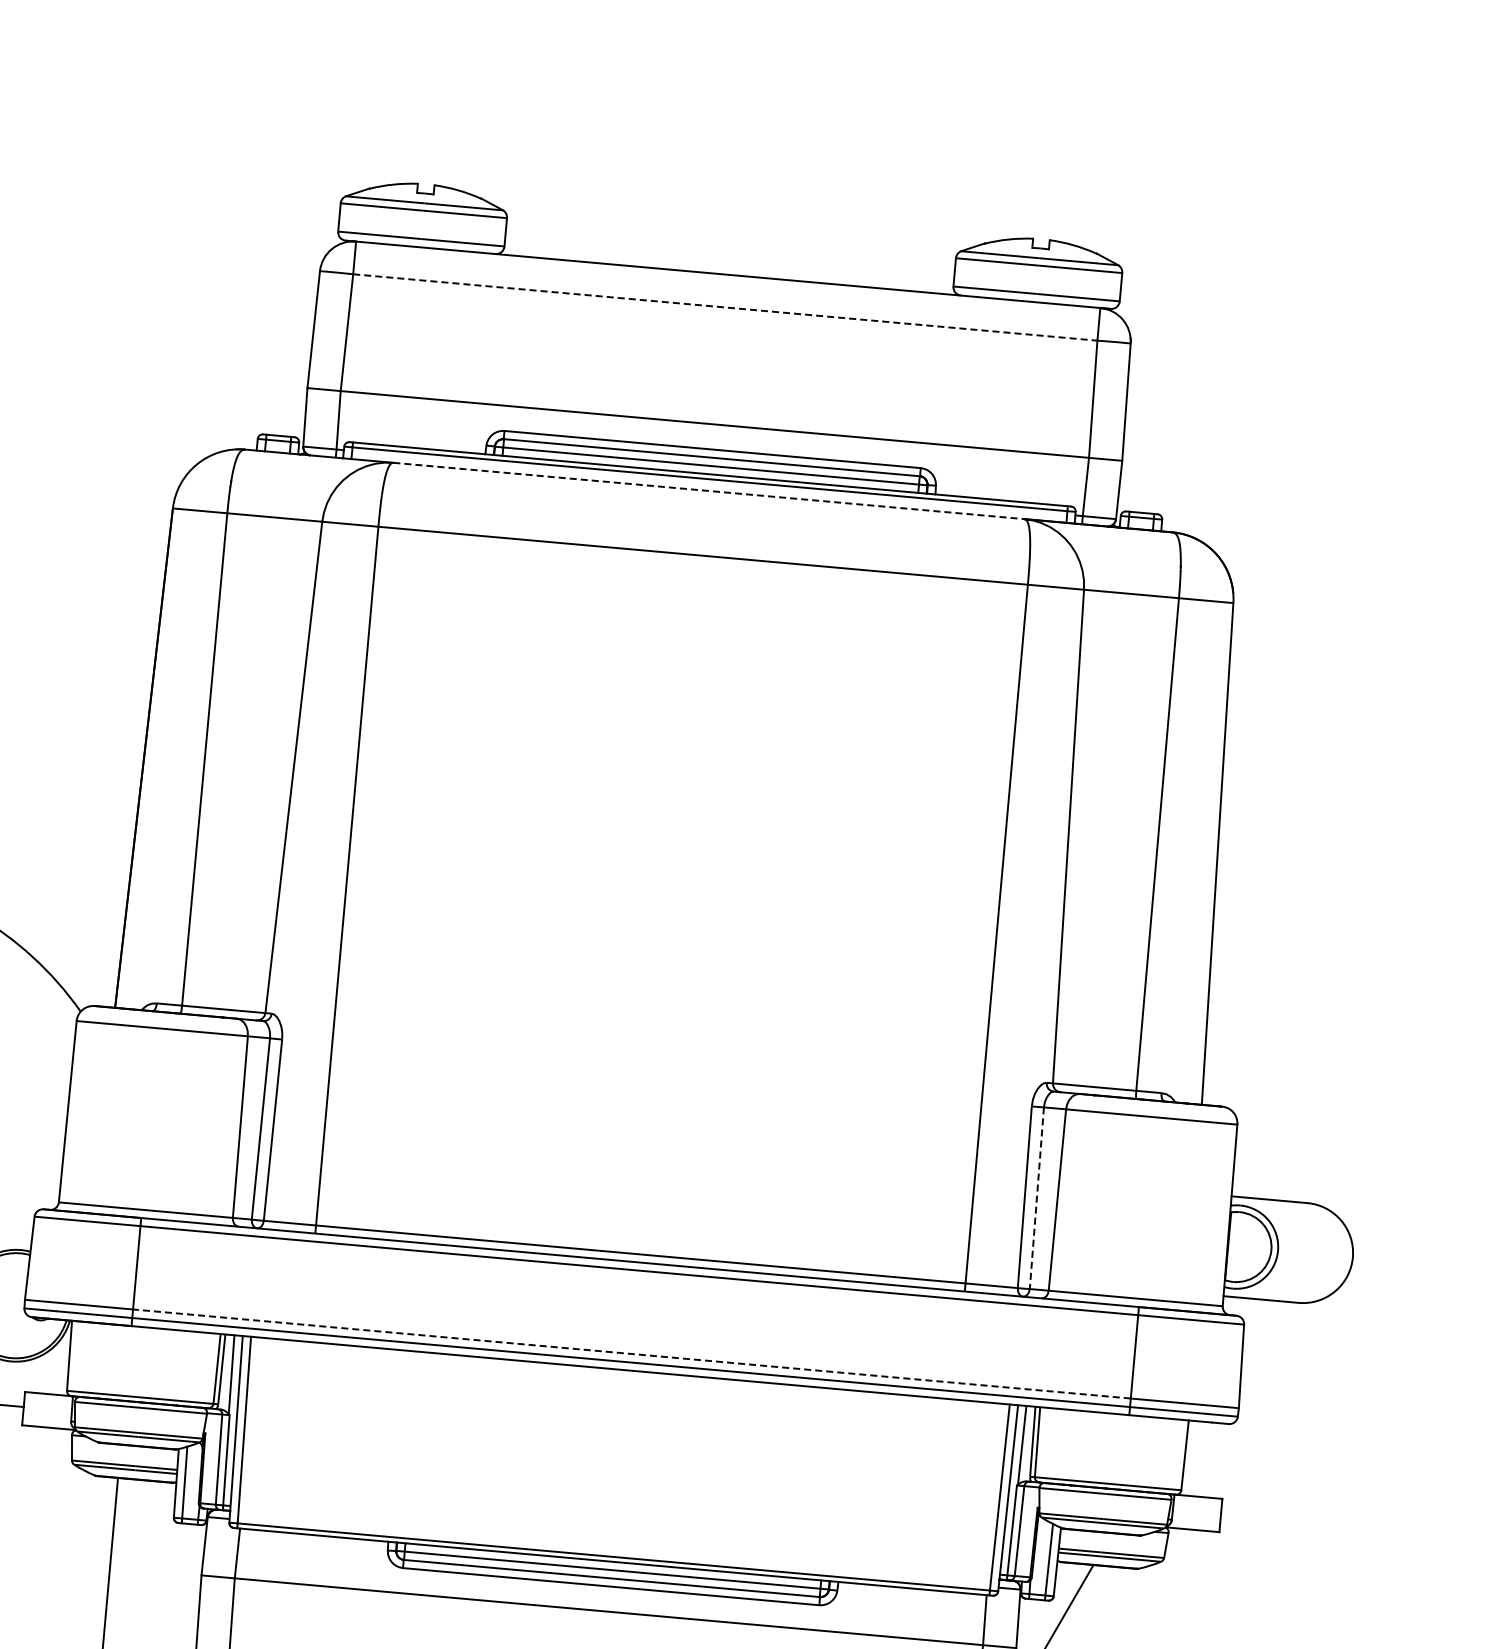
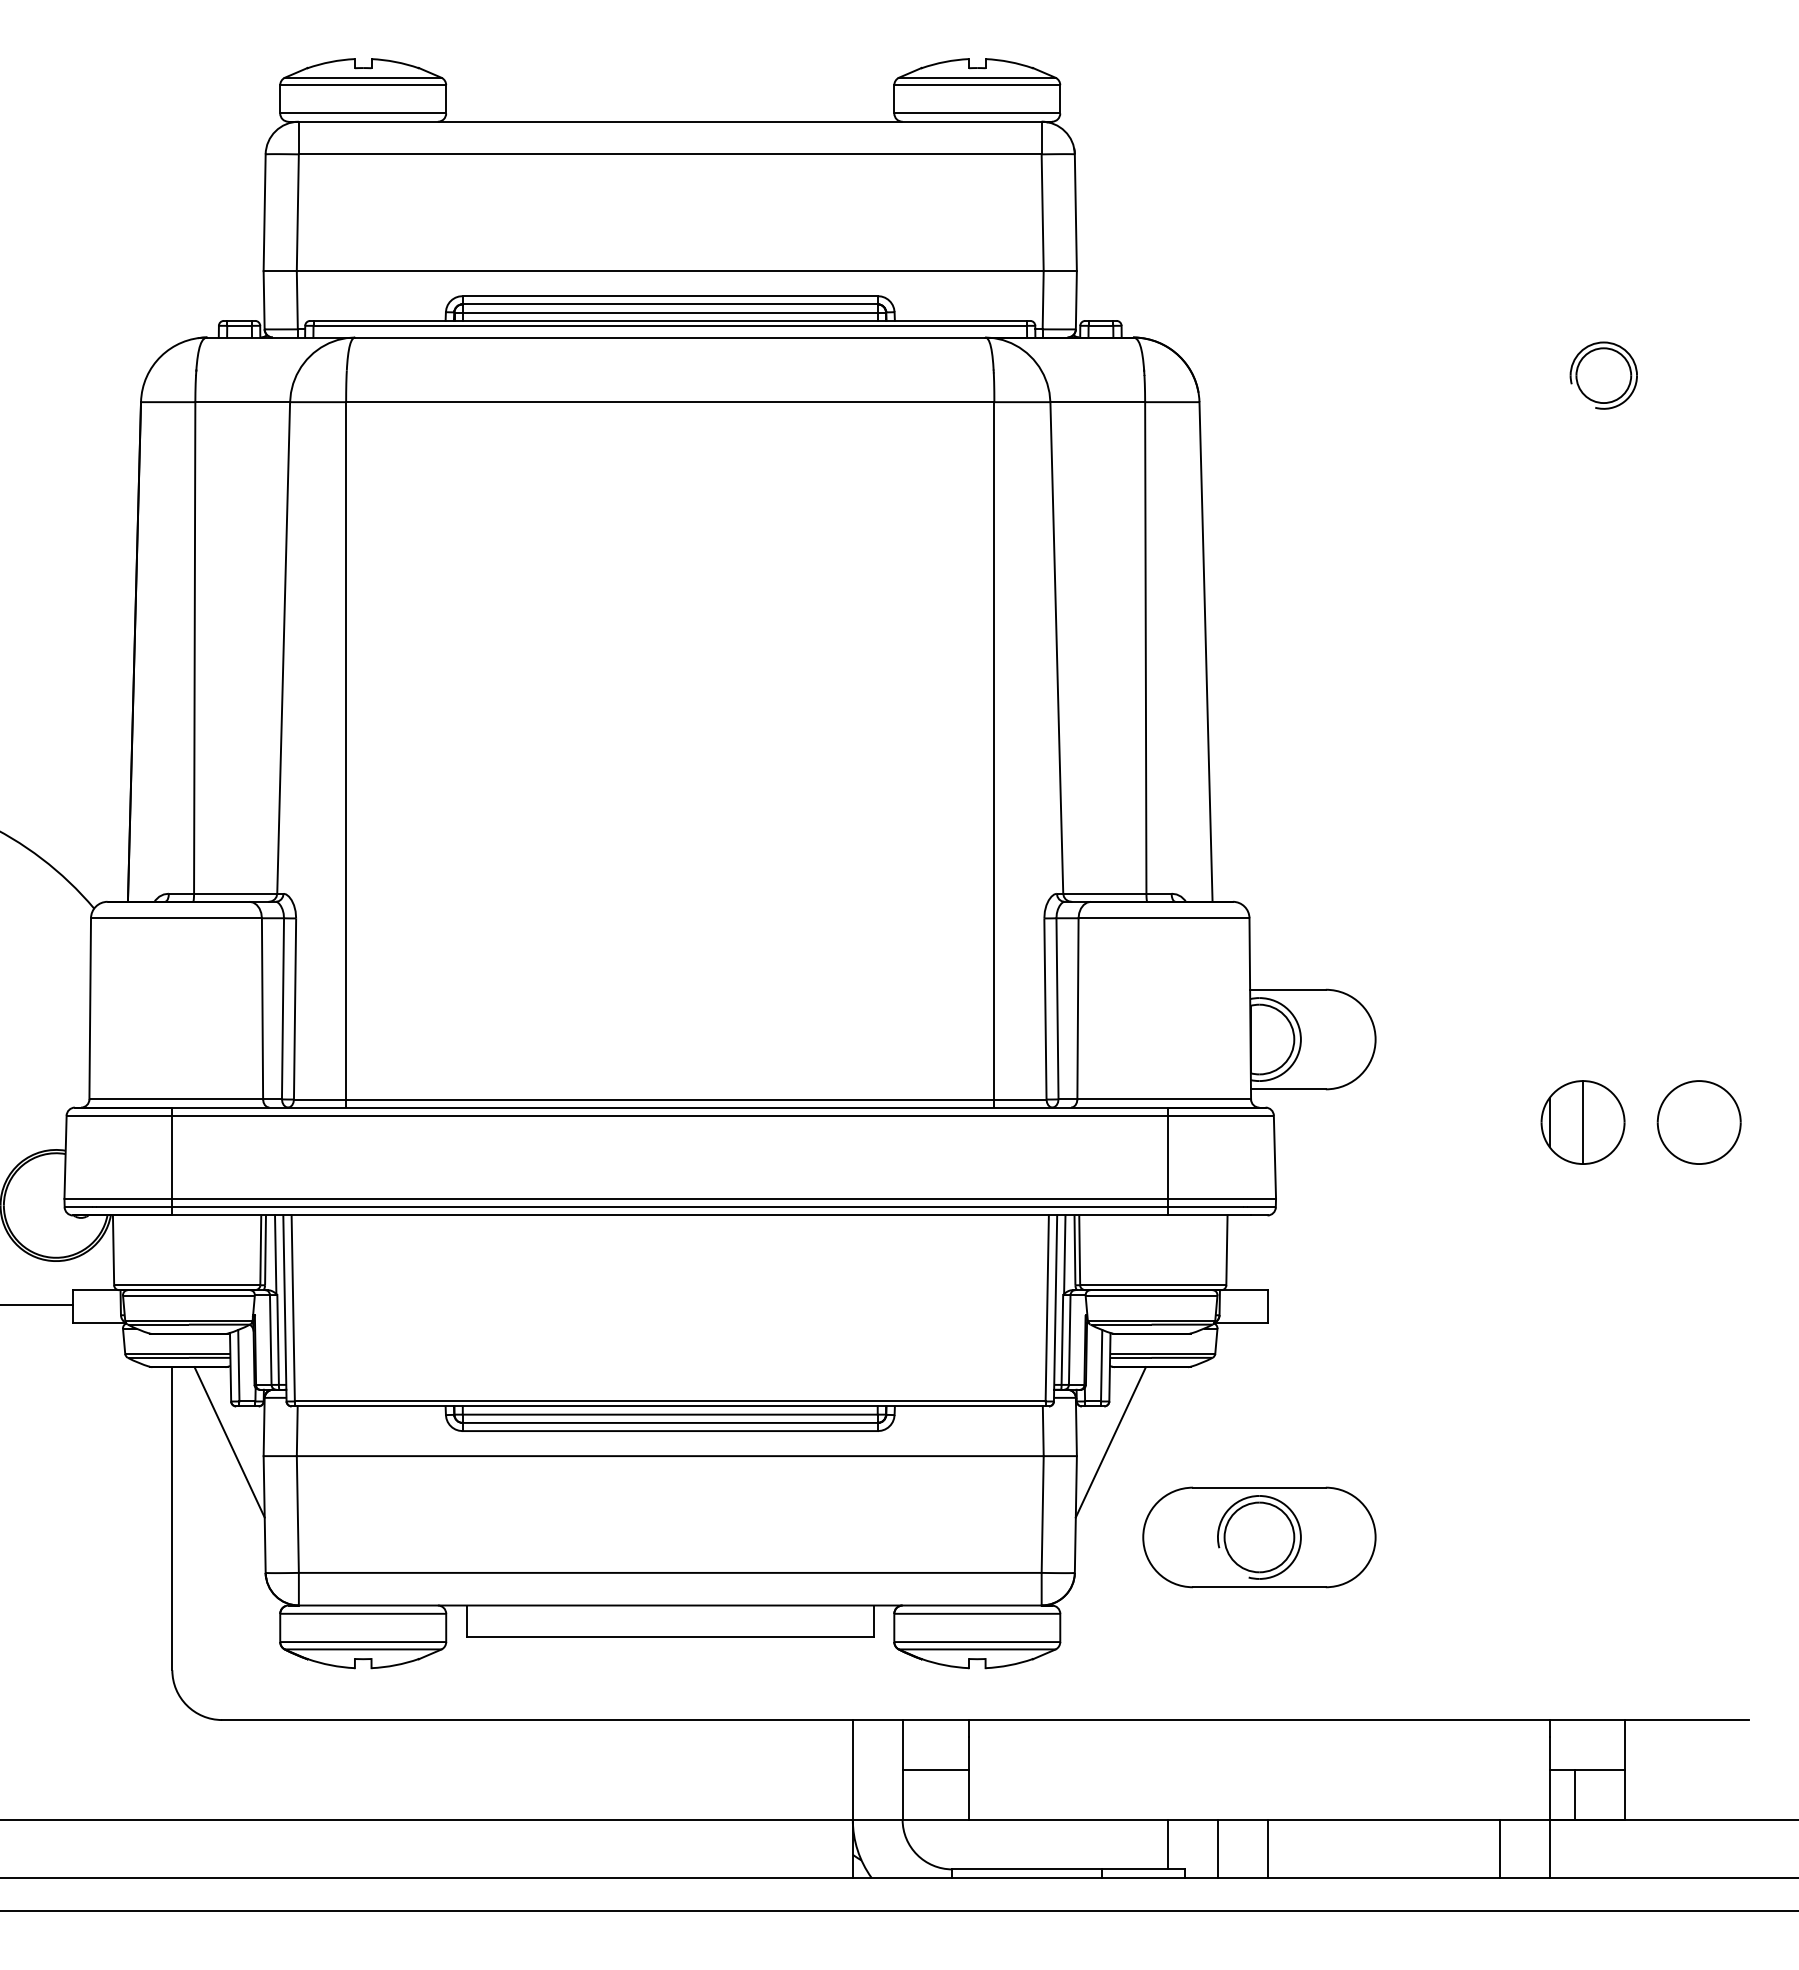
line: (725, 307) -> (670, 154), dashed -> solid
line: (709, 490) -> (670, 337), dashed -> solid
line: (1036, 1198) -> (1057, 1009), dashed -> solid
line: (632, 1353) -> (670, 1198), dashed -> solid
line: (168, 1558) -> (229, 1442), added

